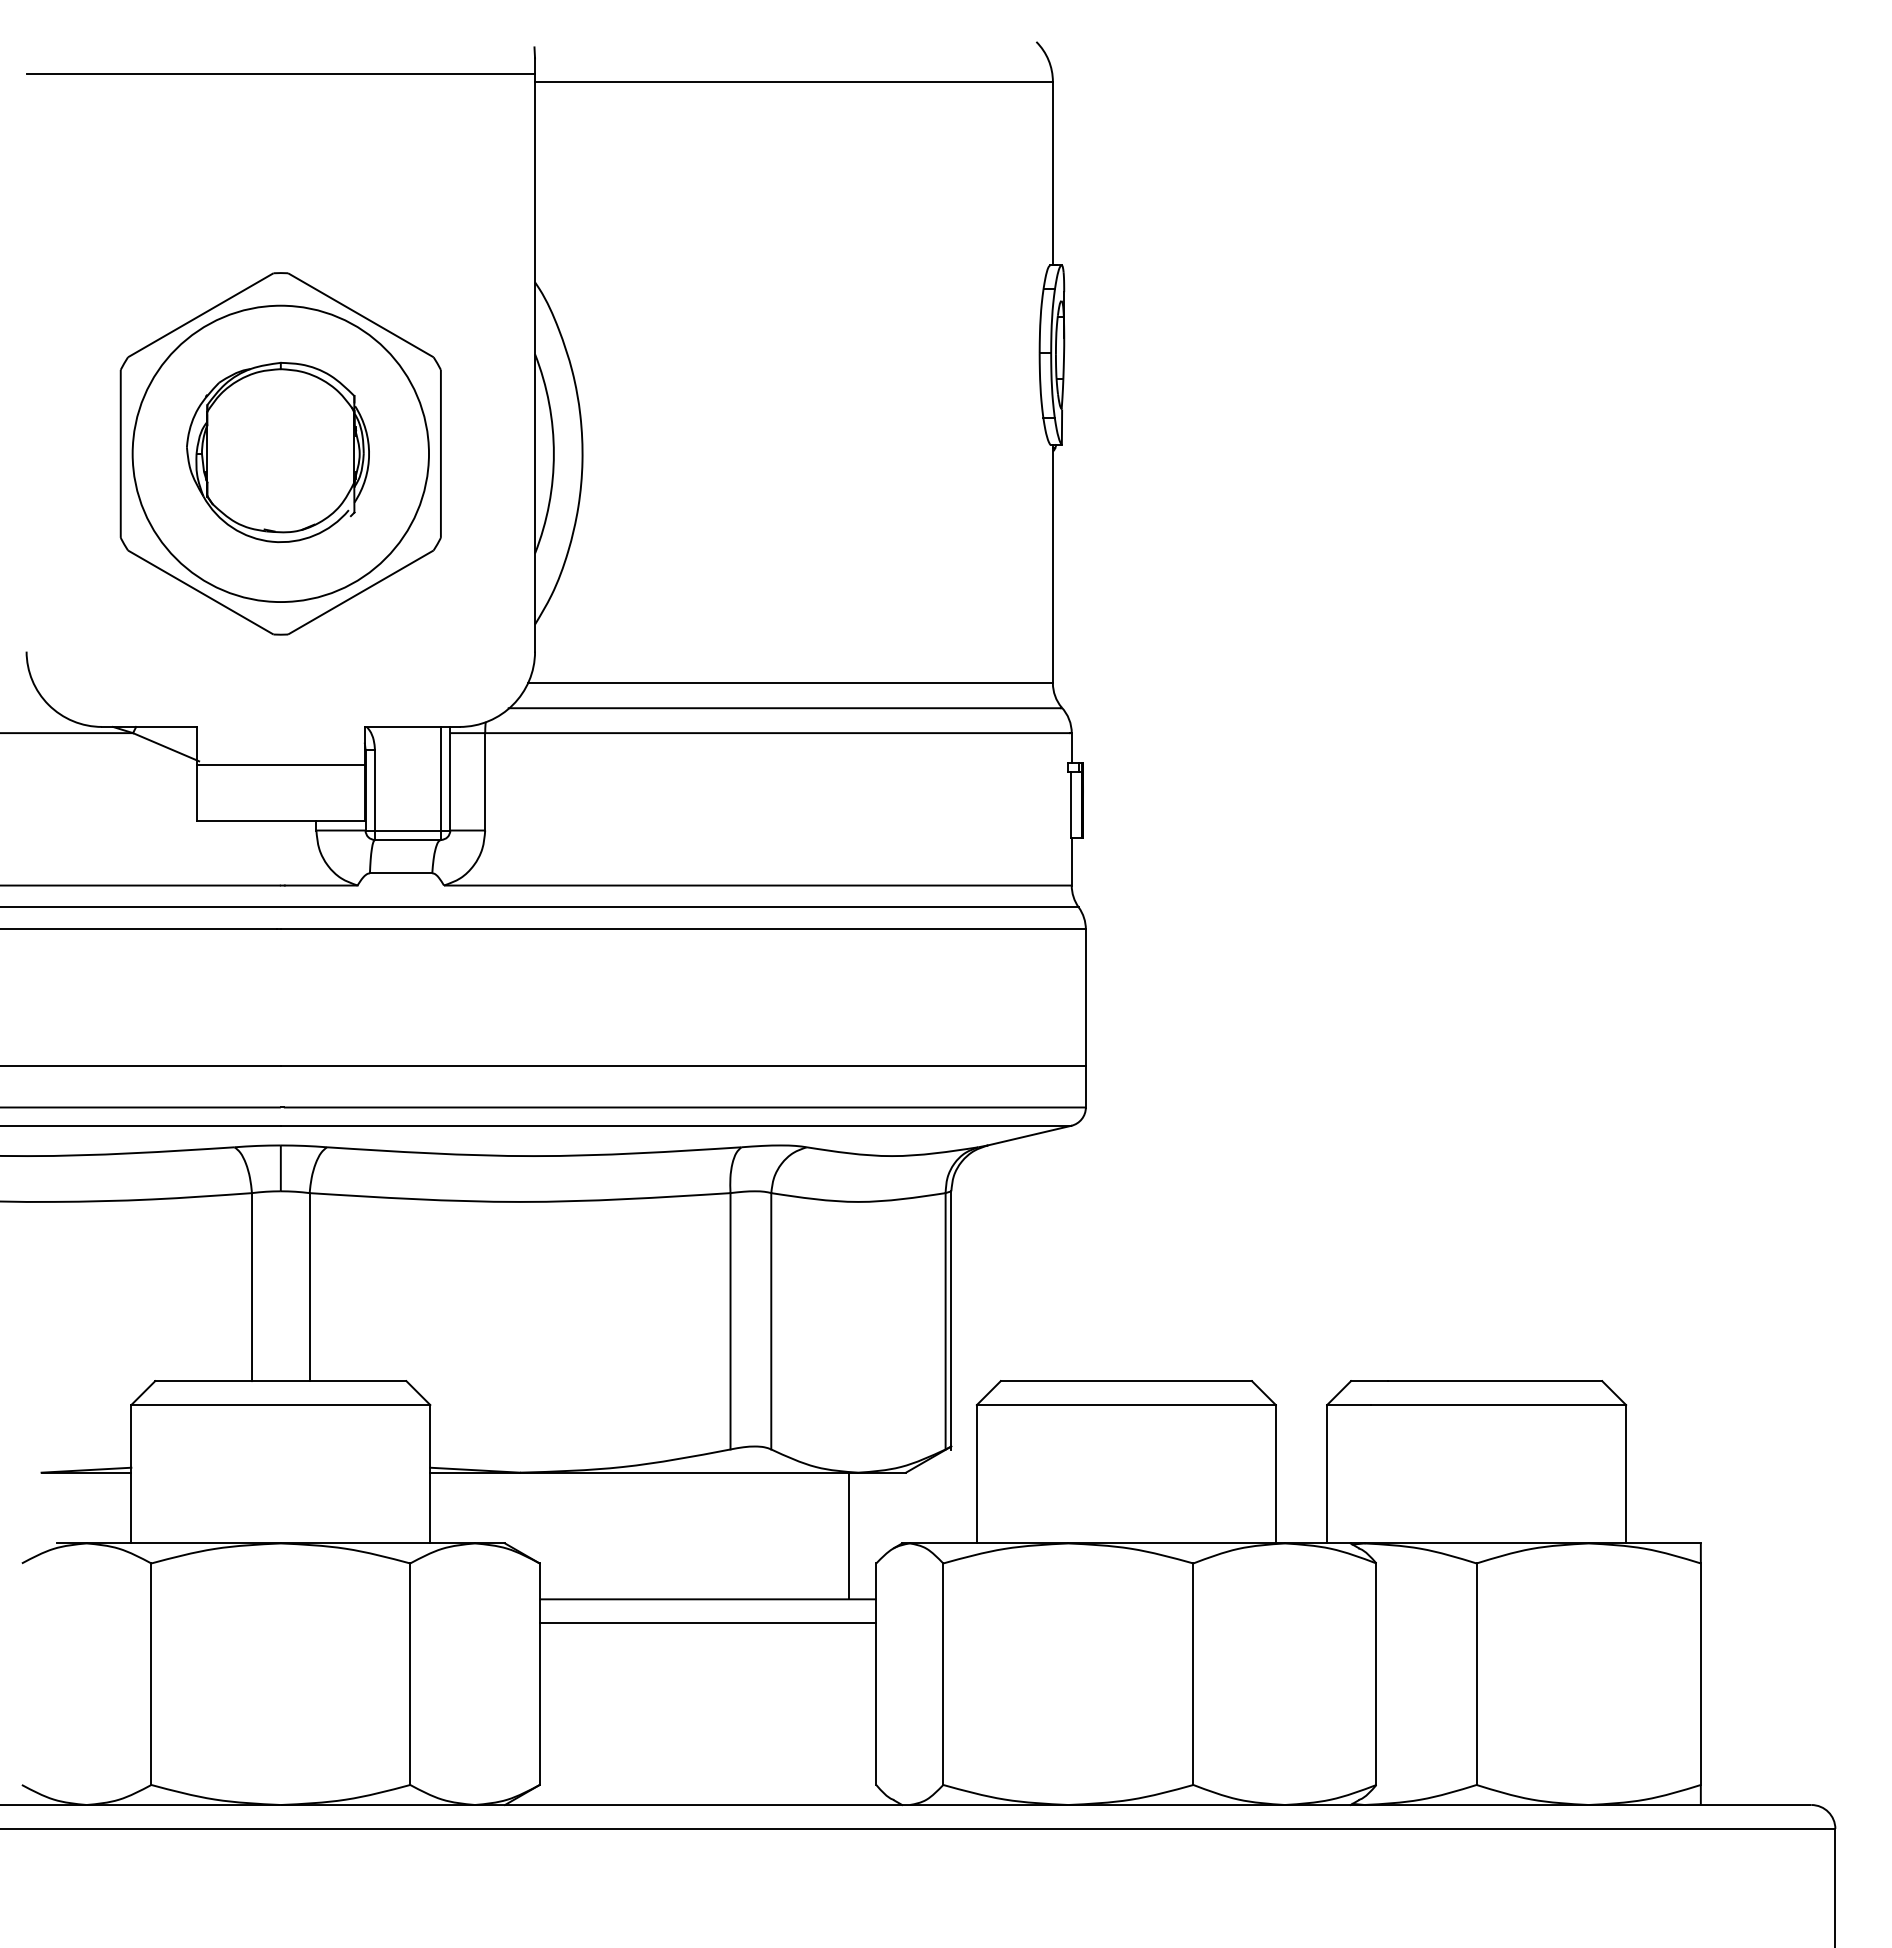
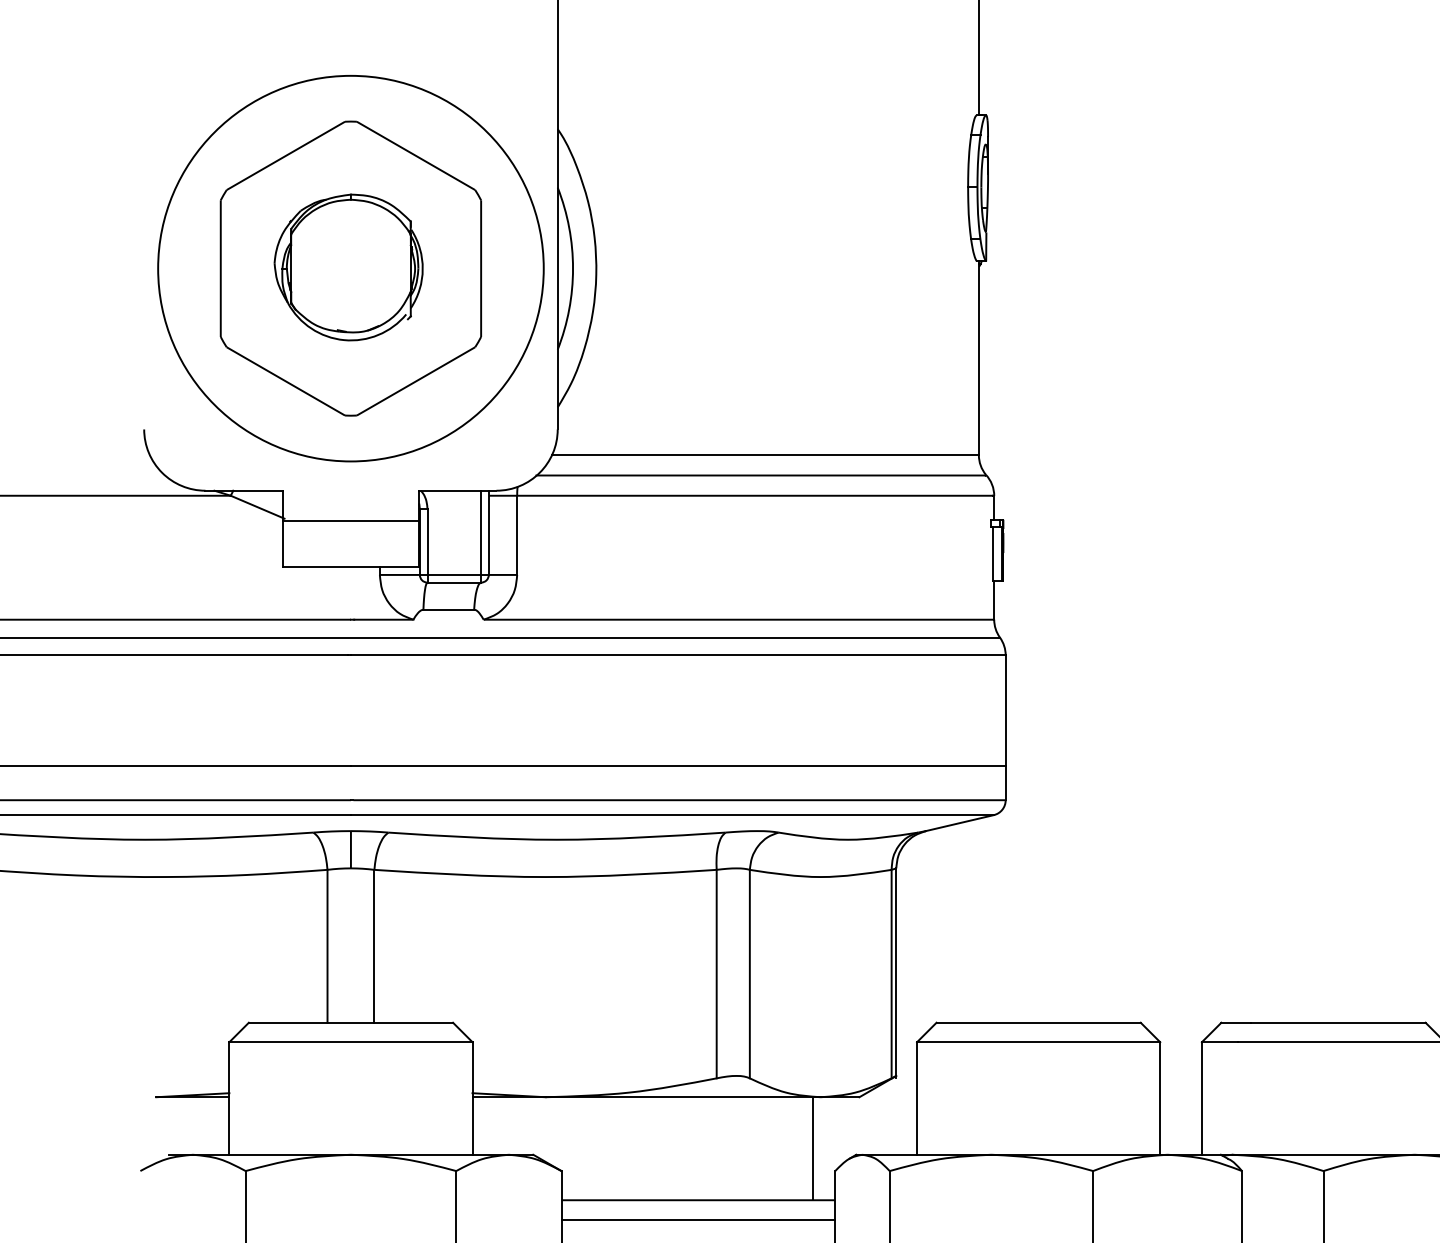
circle: (280, 453) -> (350, 268), size x1.6

